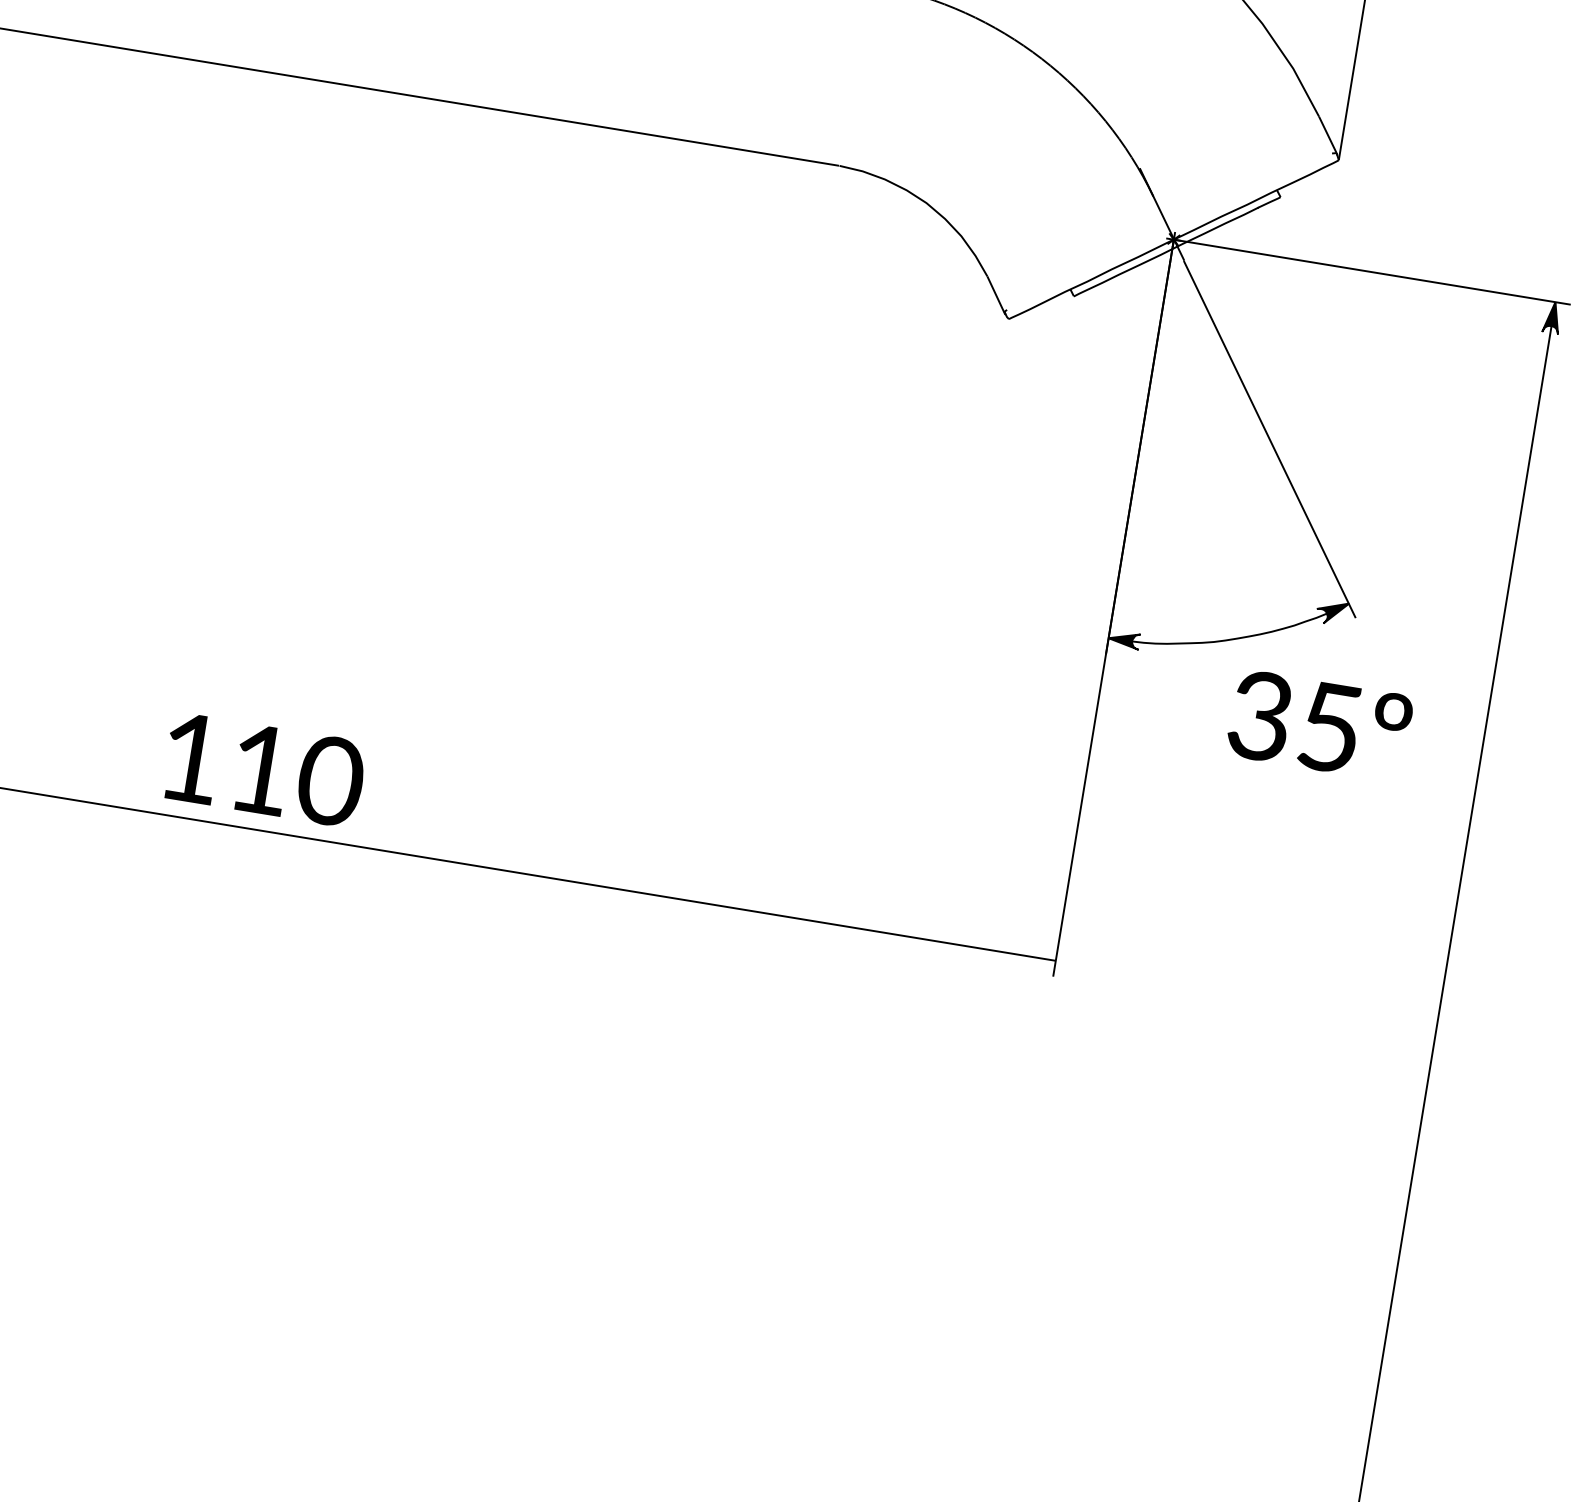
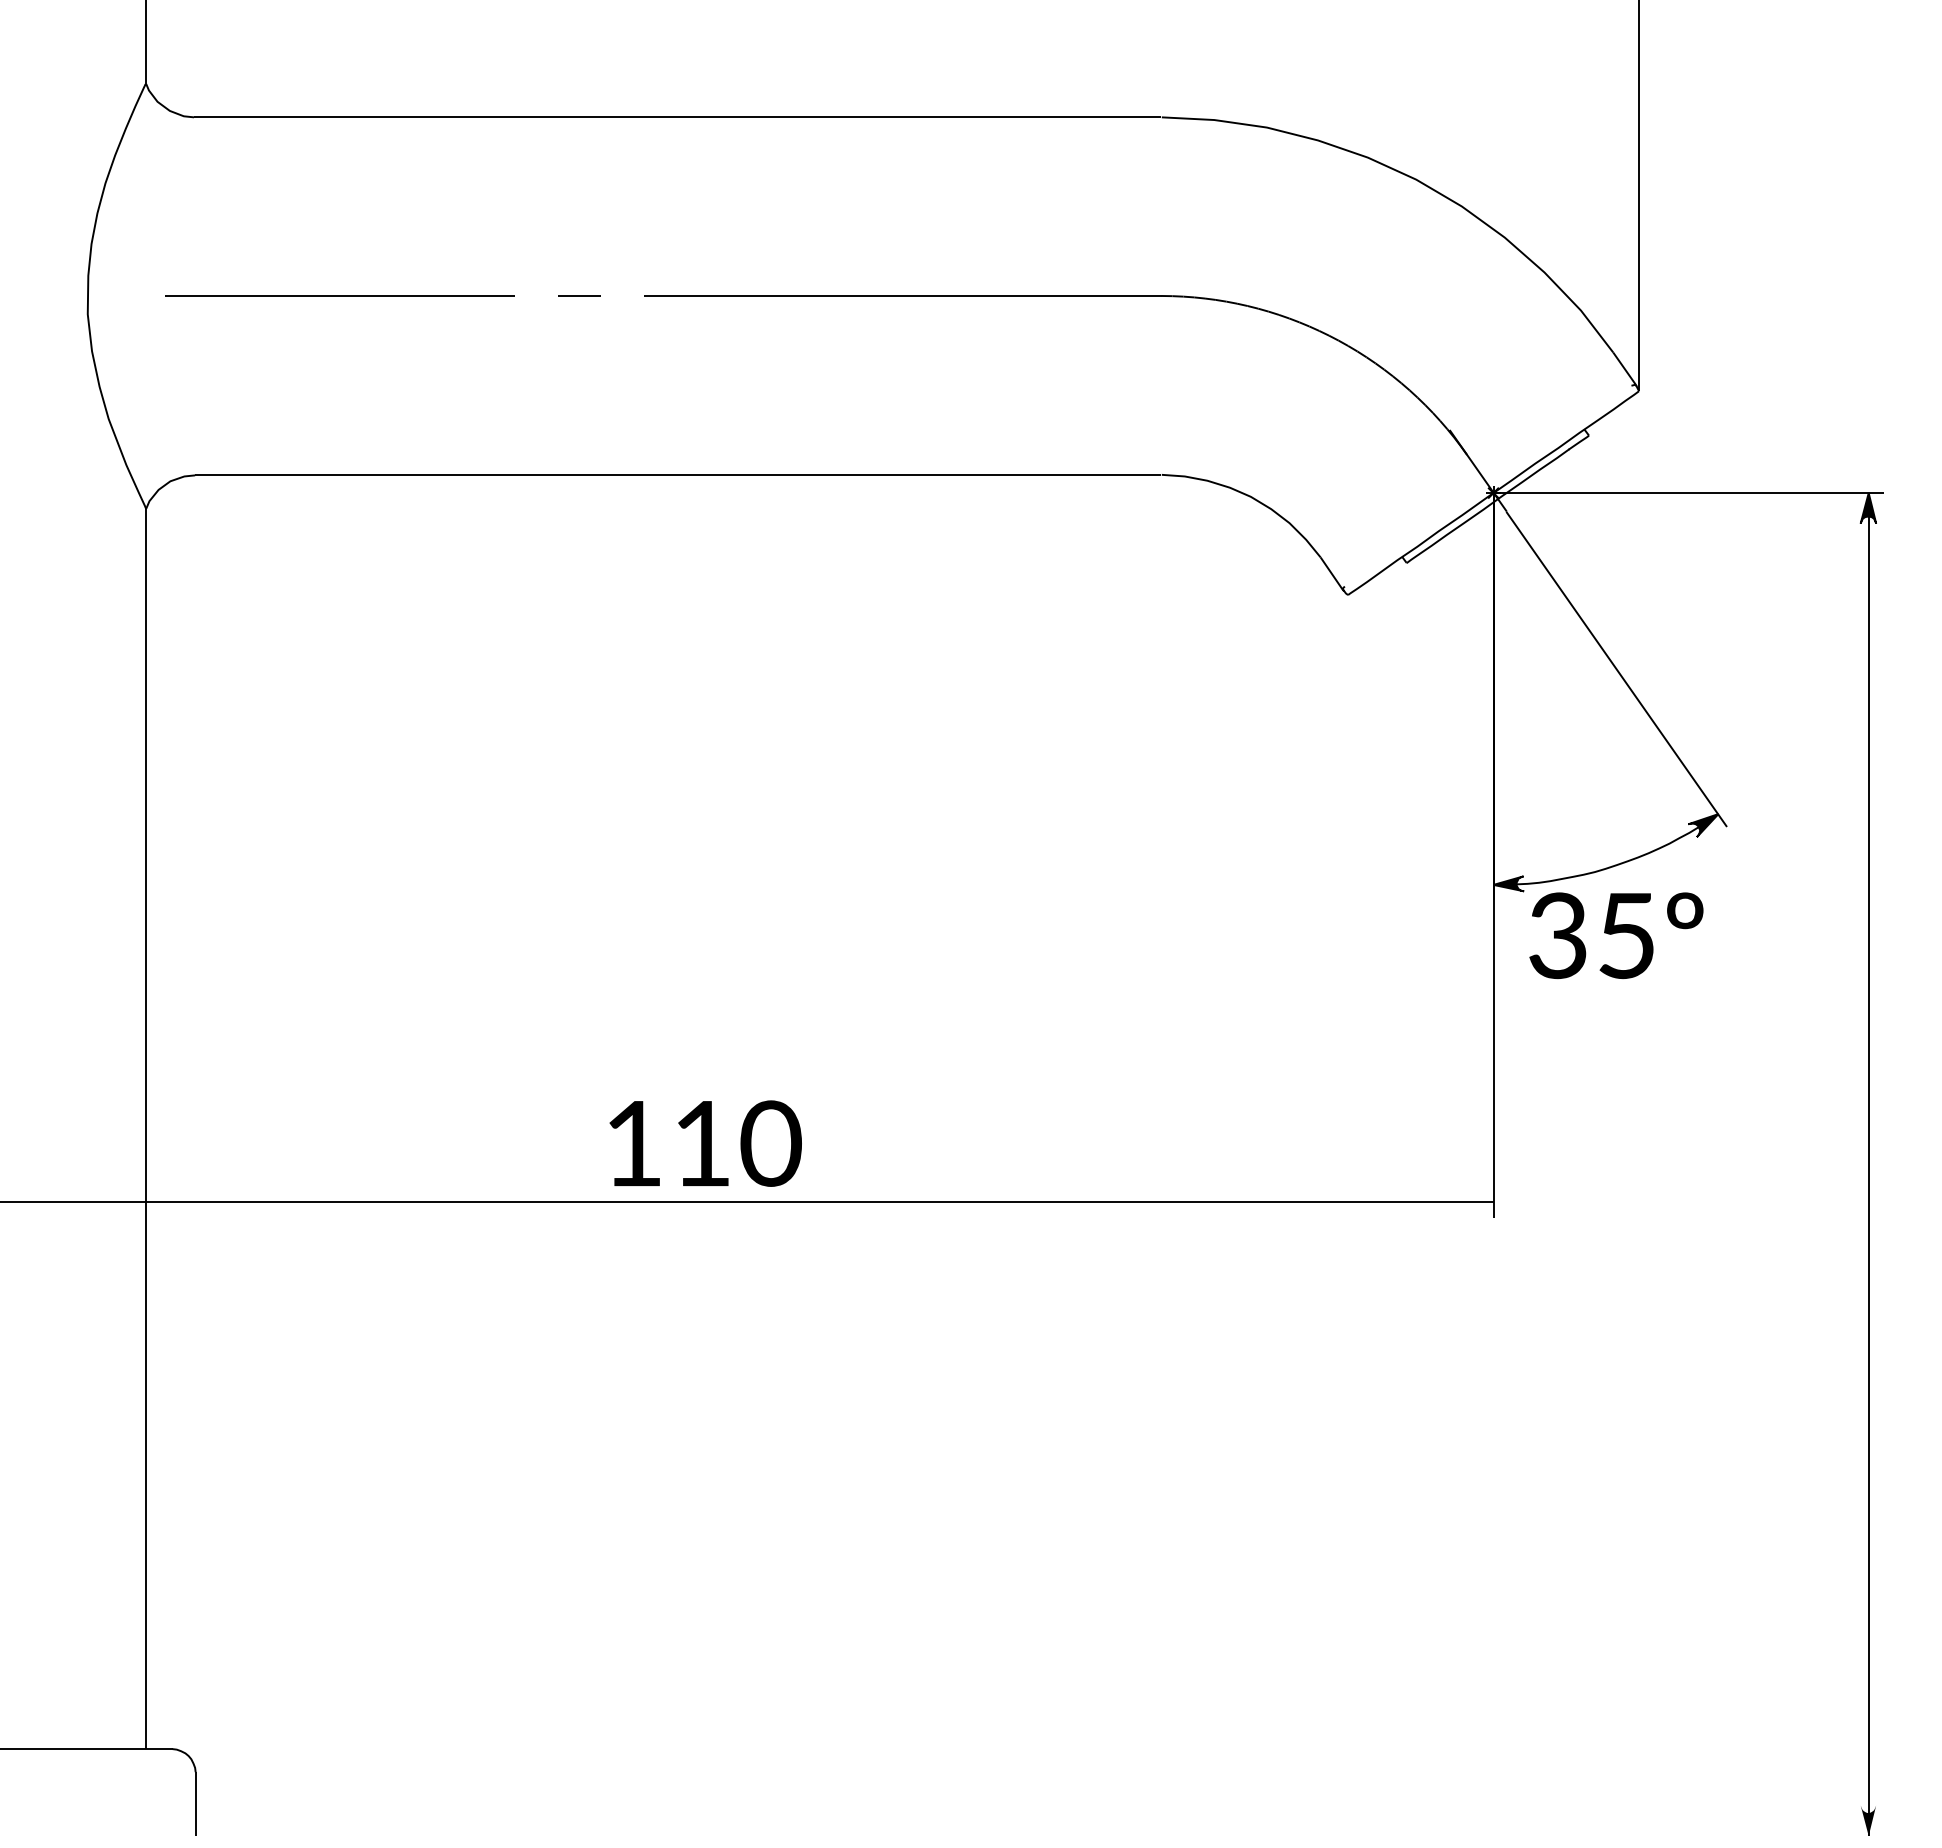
text: (1319, 725) -> (1616, 935), moved

